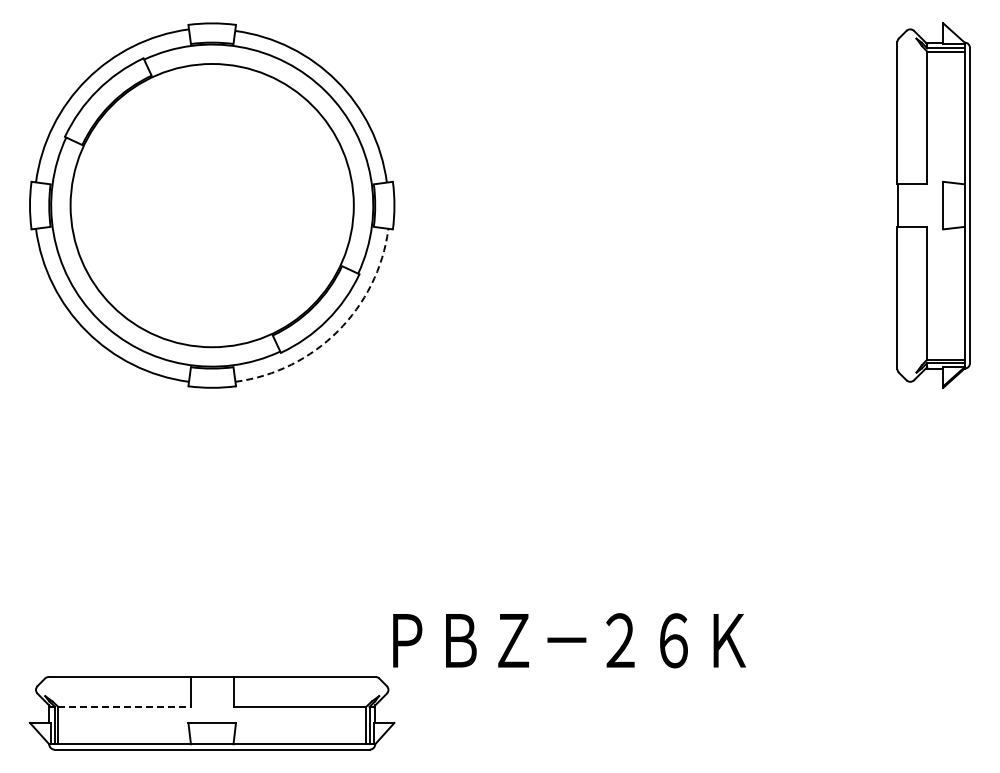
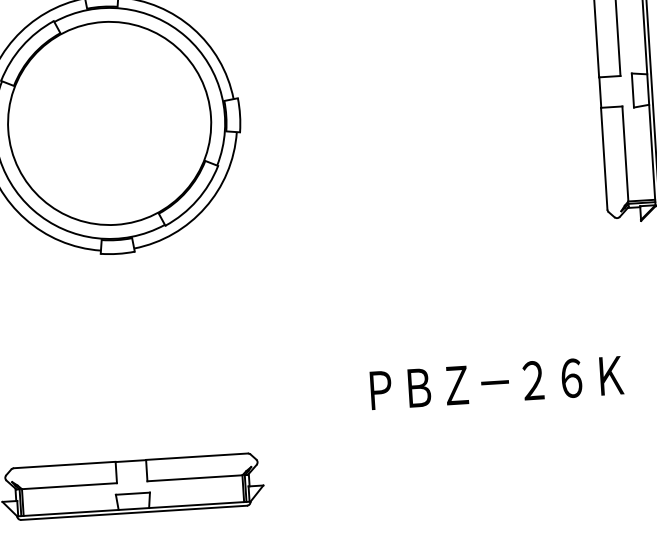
arc: (337, 331) -> (204, 207), dashed -> solid
text: (569, 640) -> (496, 382), moved
line: (125, 706) -> (70, 485), dashed -> solid

